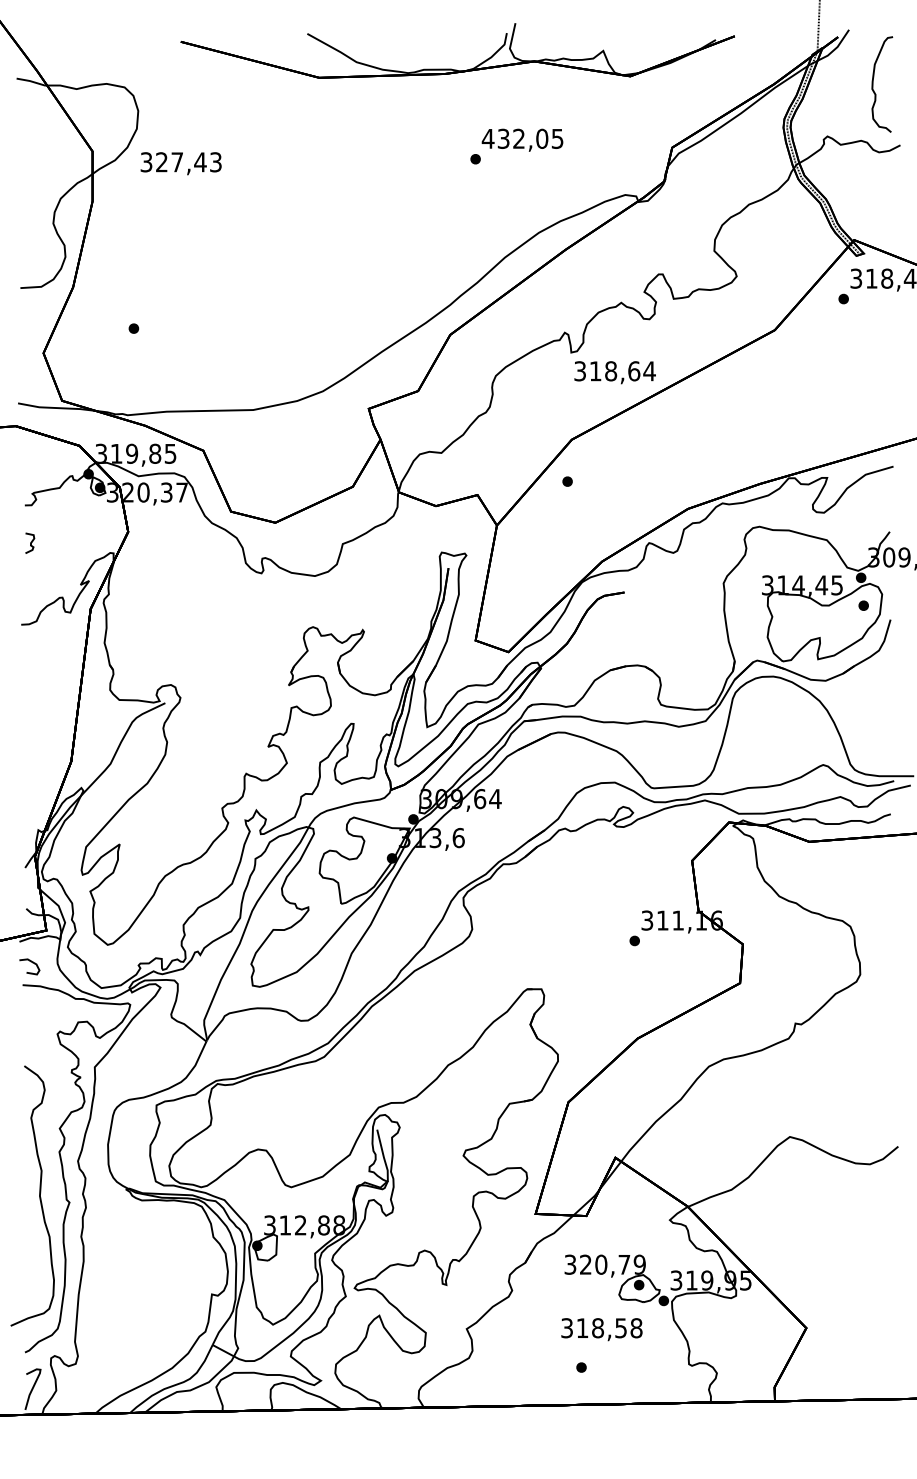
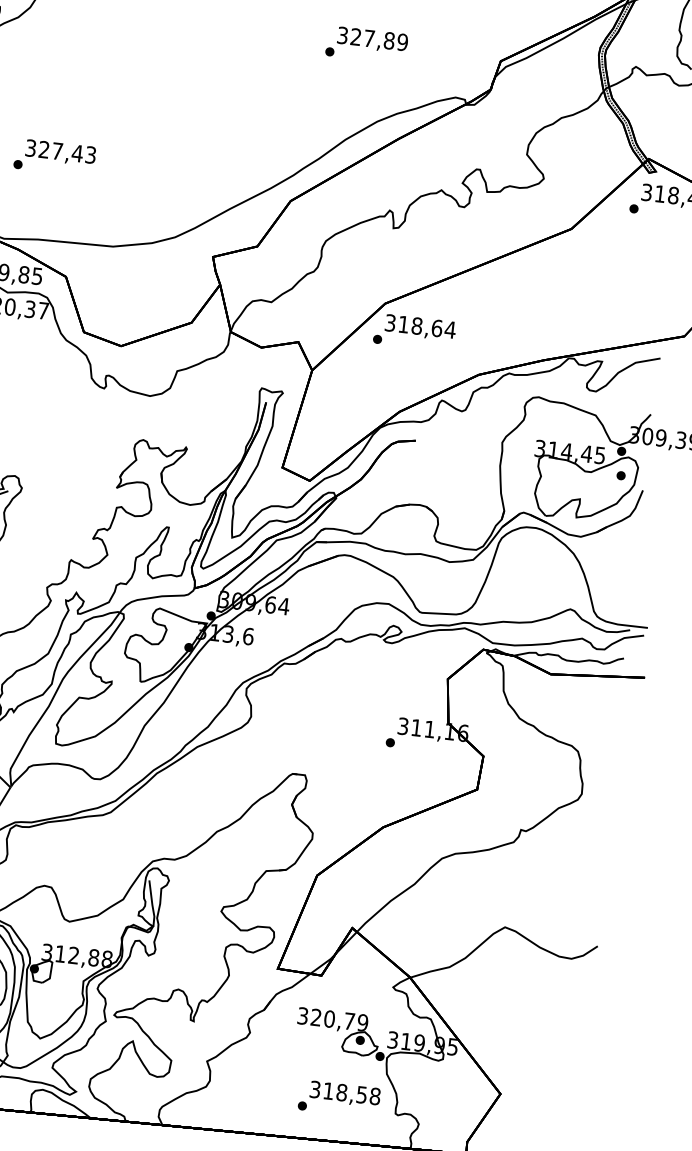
text: (522, 138) -> (372, 38), 432,05 -> 327,89
text: (180, 163) -> (60, 152), moved
text: (614, 372) -> (419, 327), moved
text: (601, 1329) -> (344, 1094), moved

